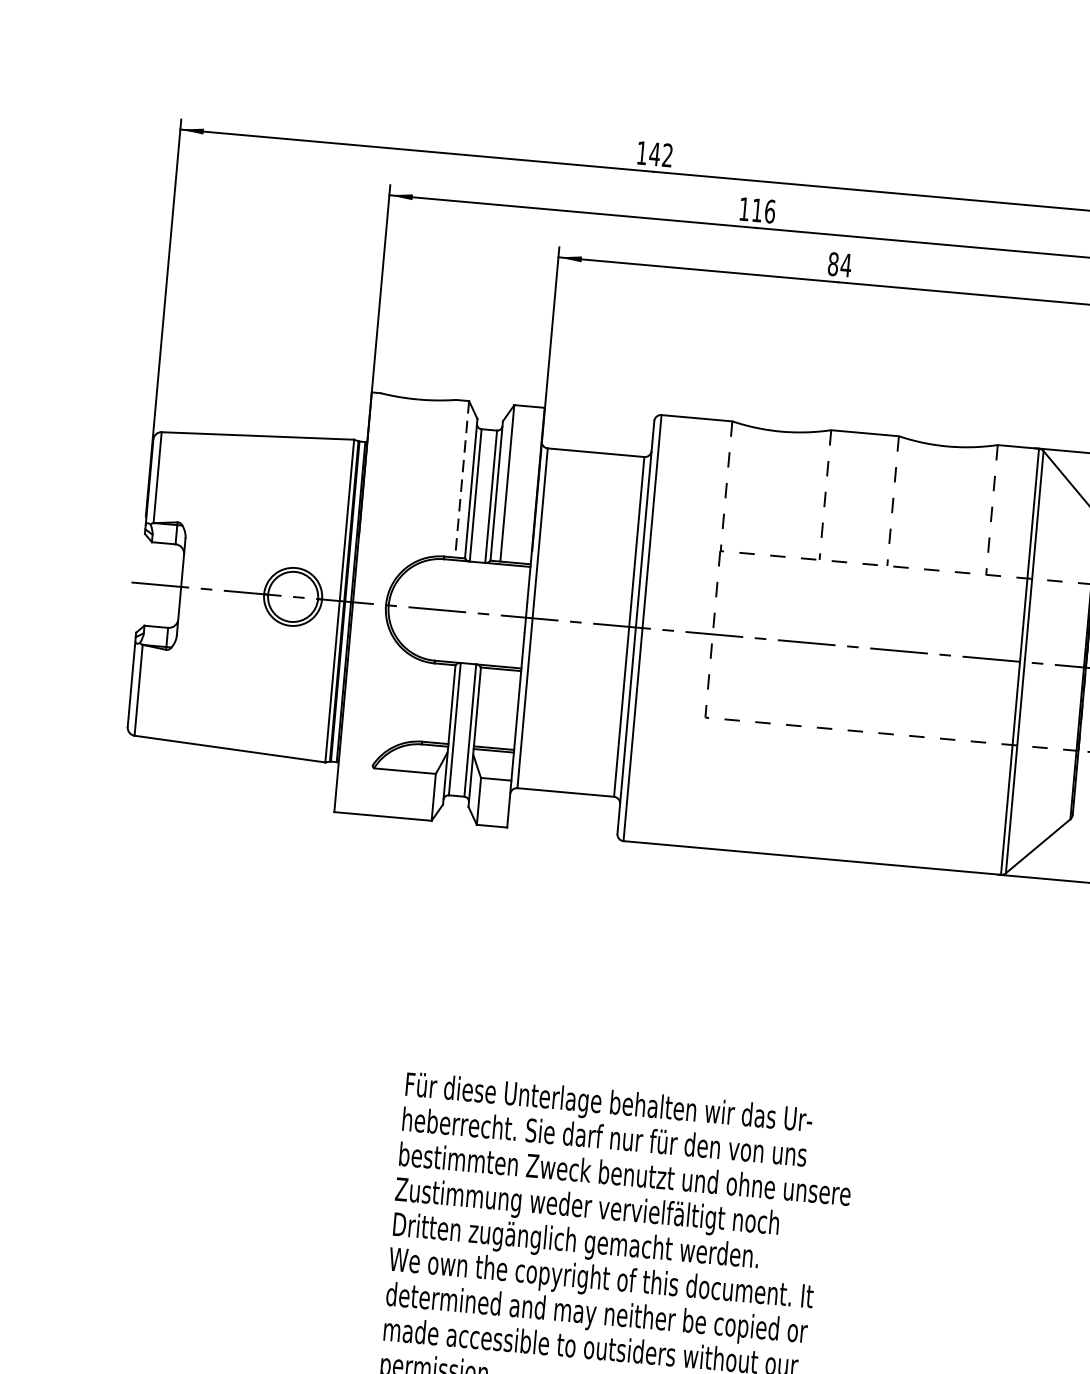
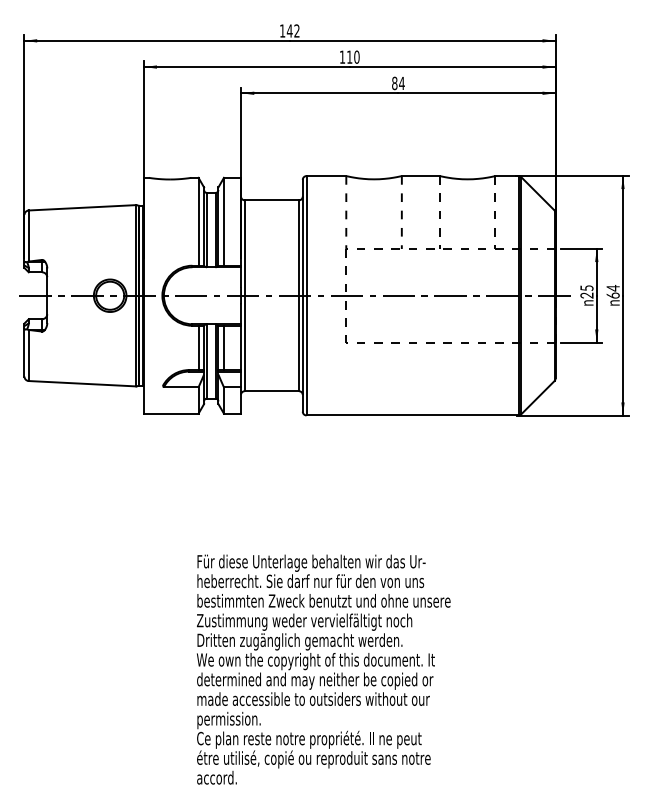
text: (769, 210) -> (356, 56), 116 -> 110
line: (462, 478) -> (198, 221), dashed -> solid
line: (442, 703) -> (198, 347), added
line: (486, 706) -> (223, 347), added

